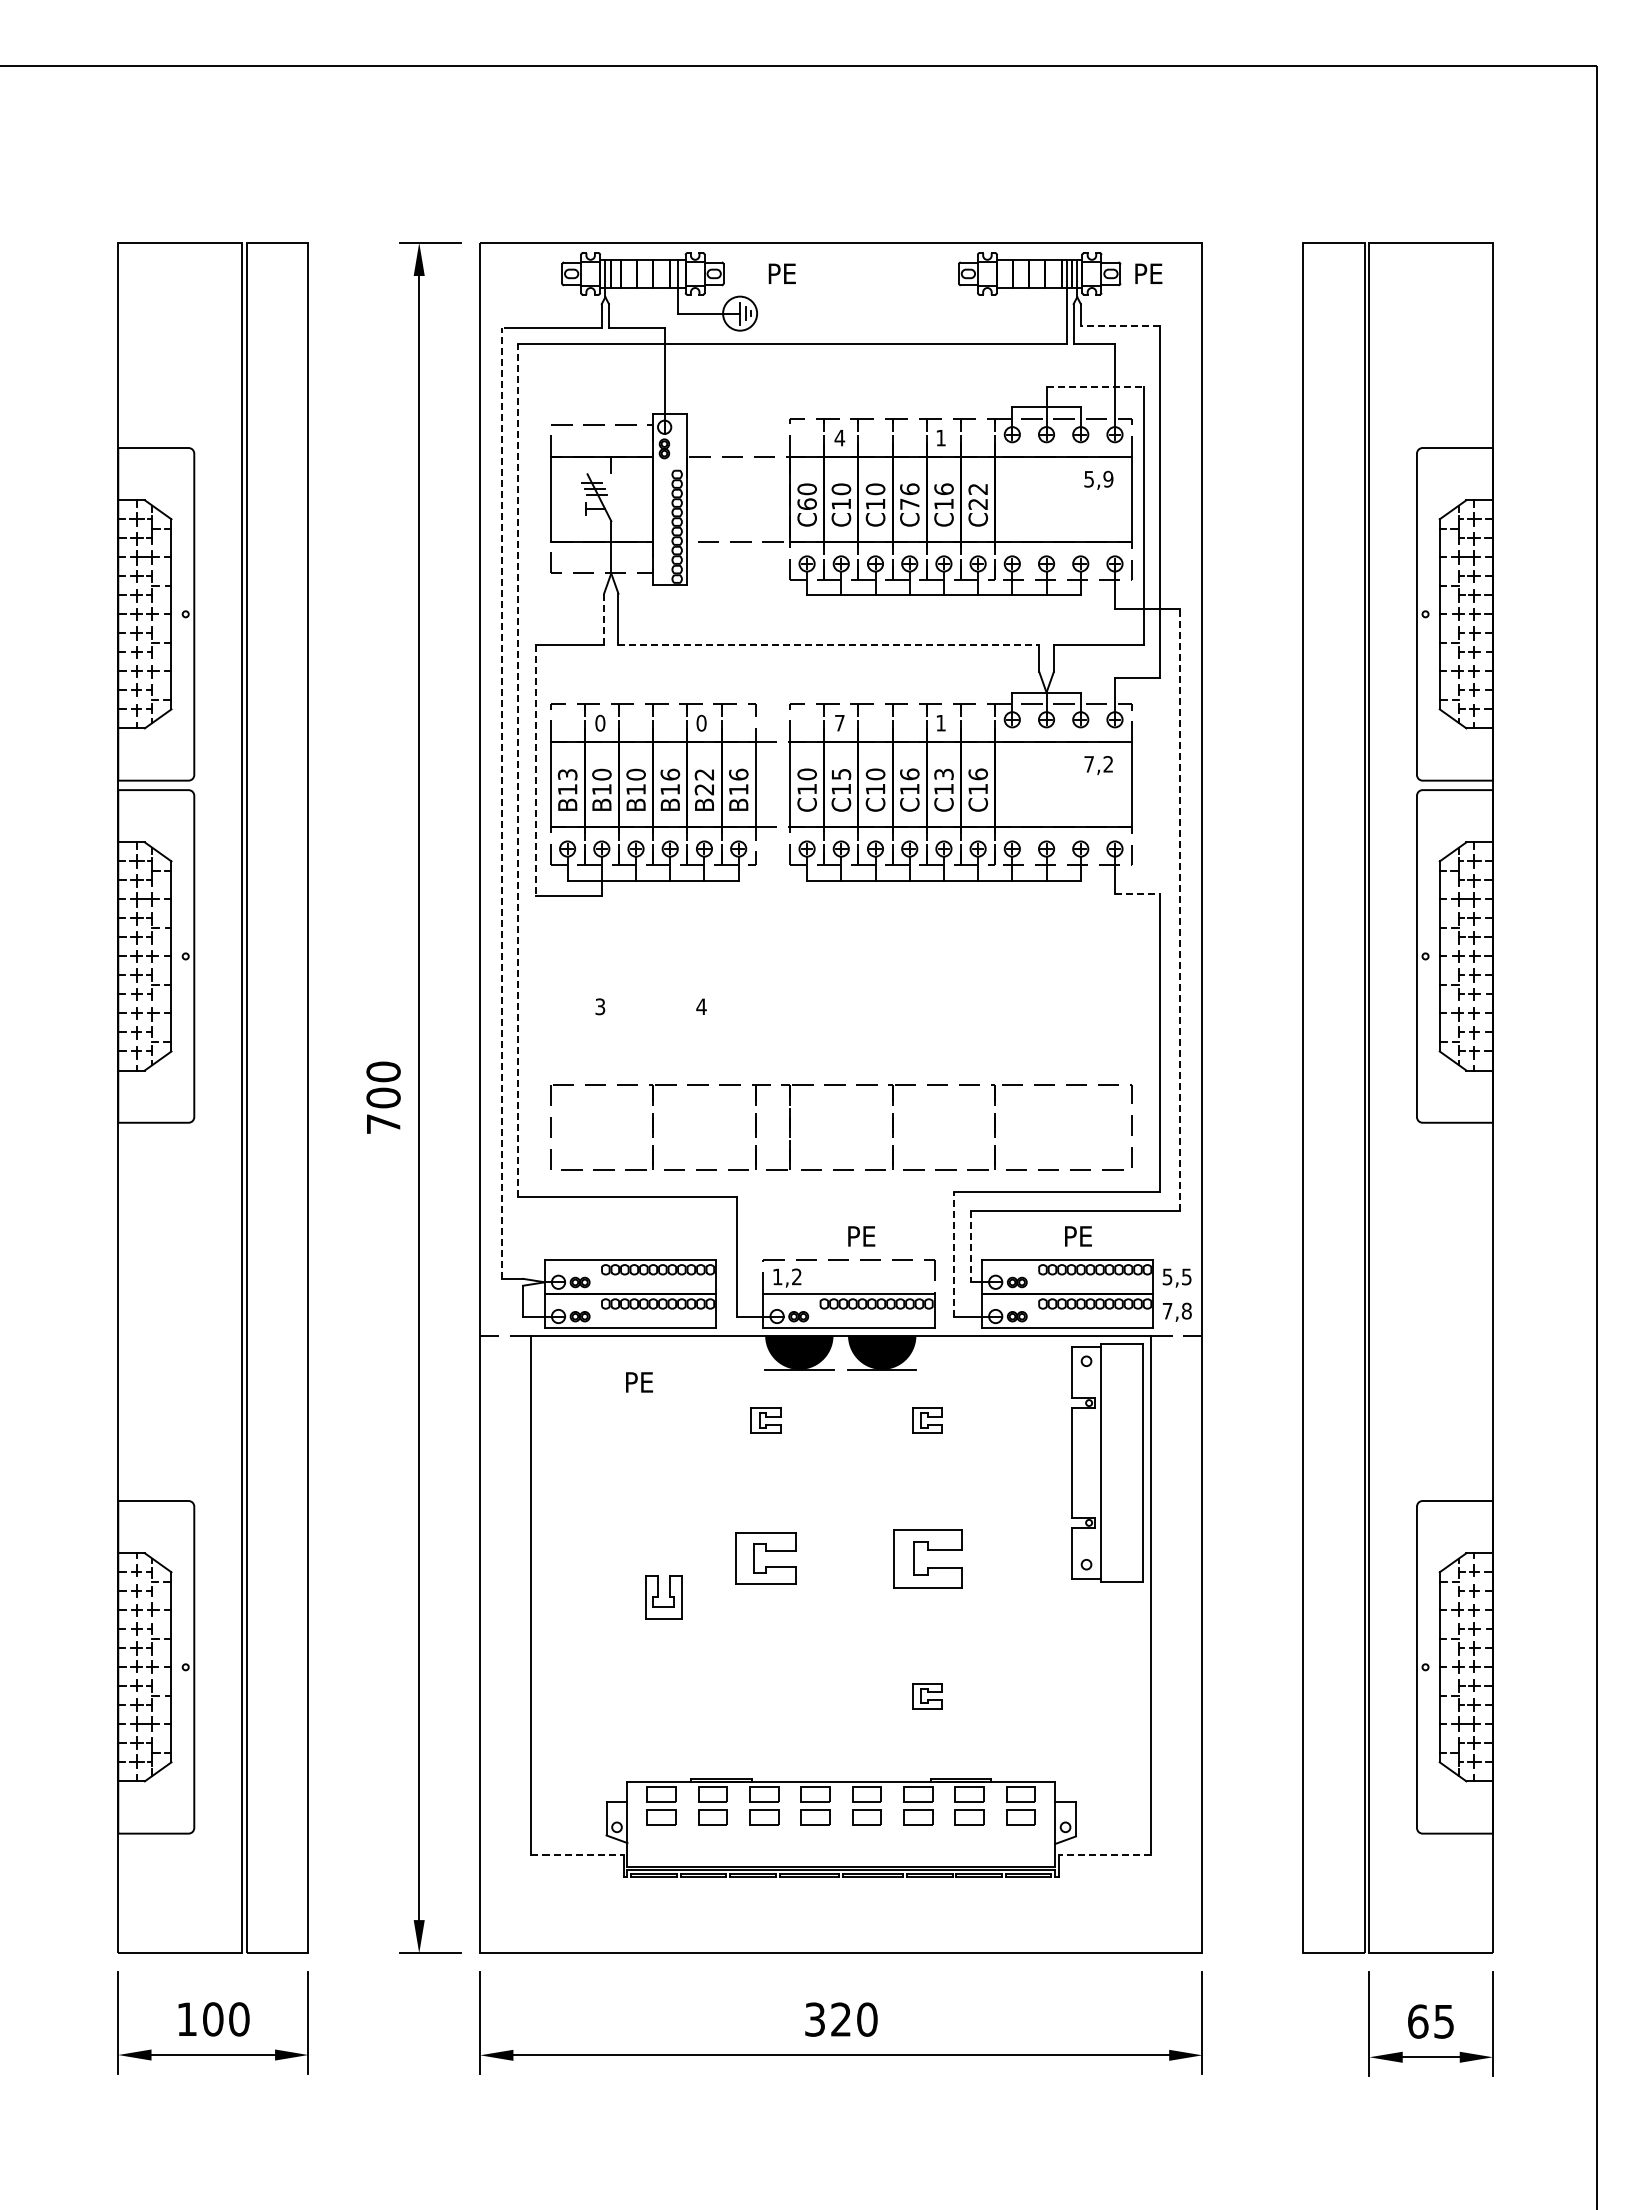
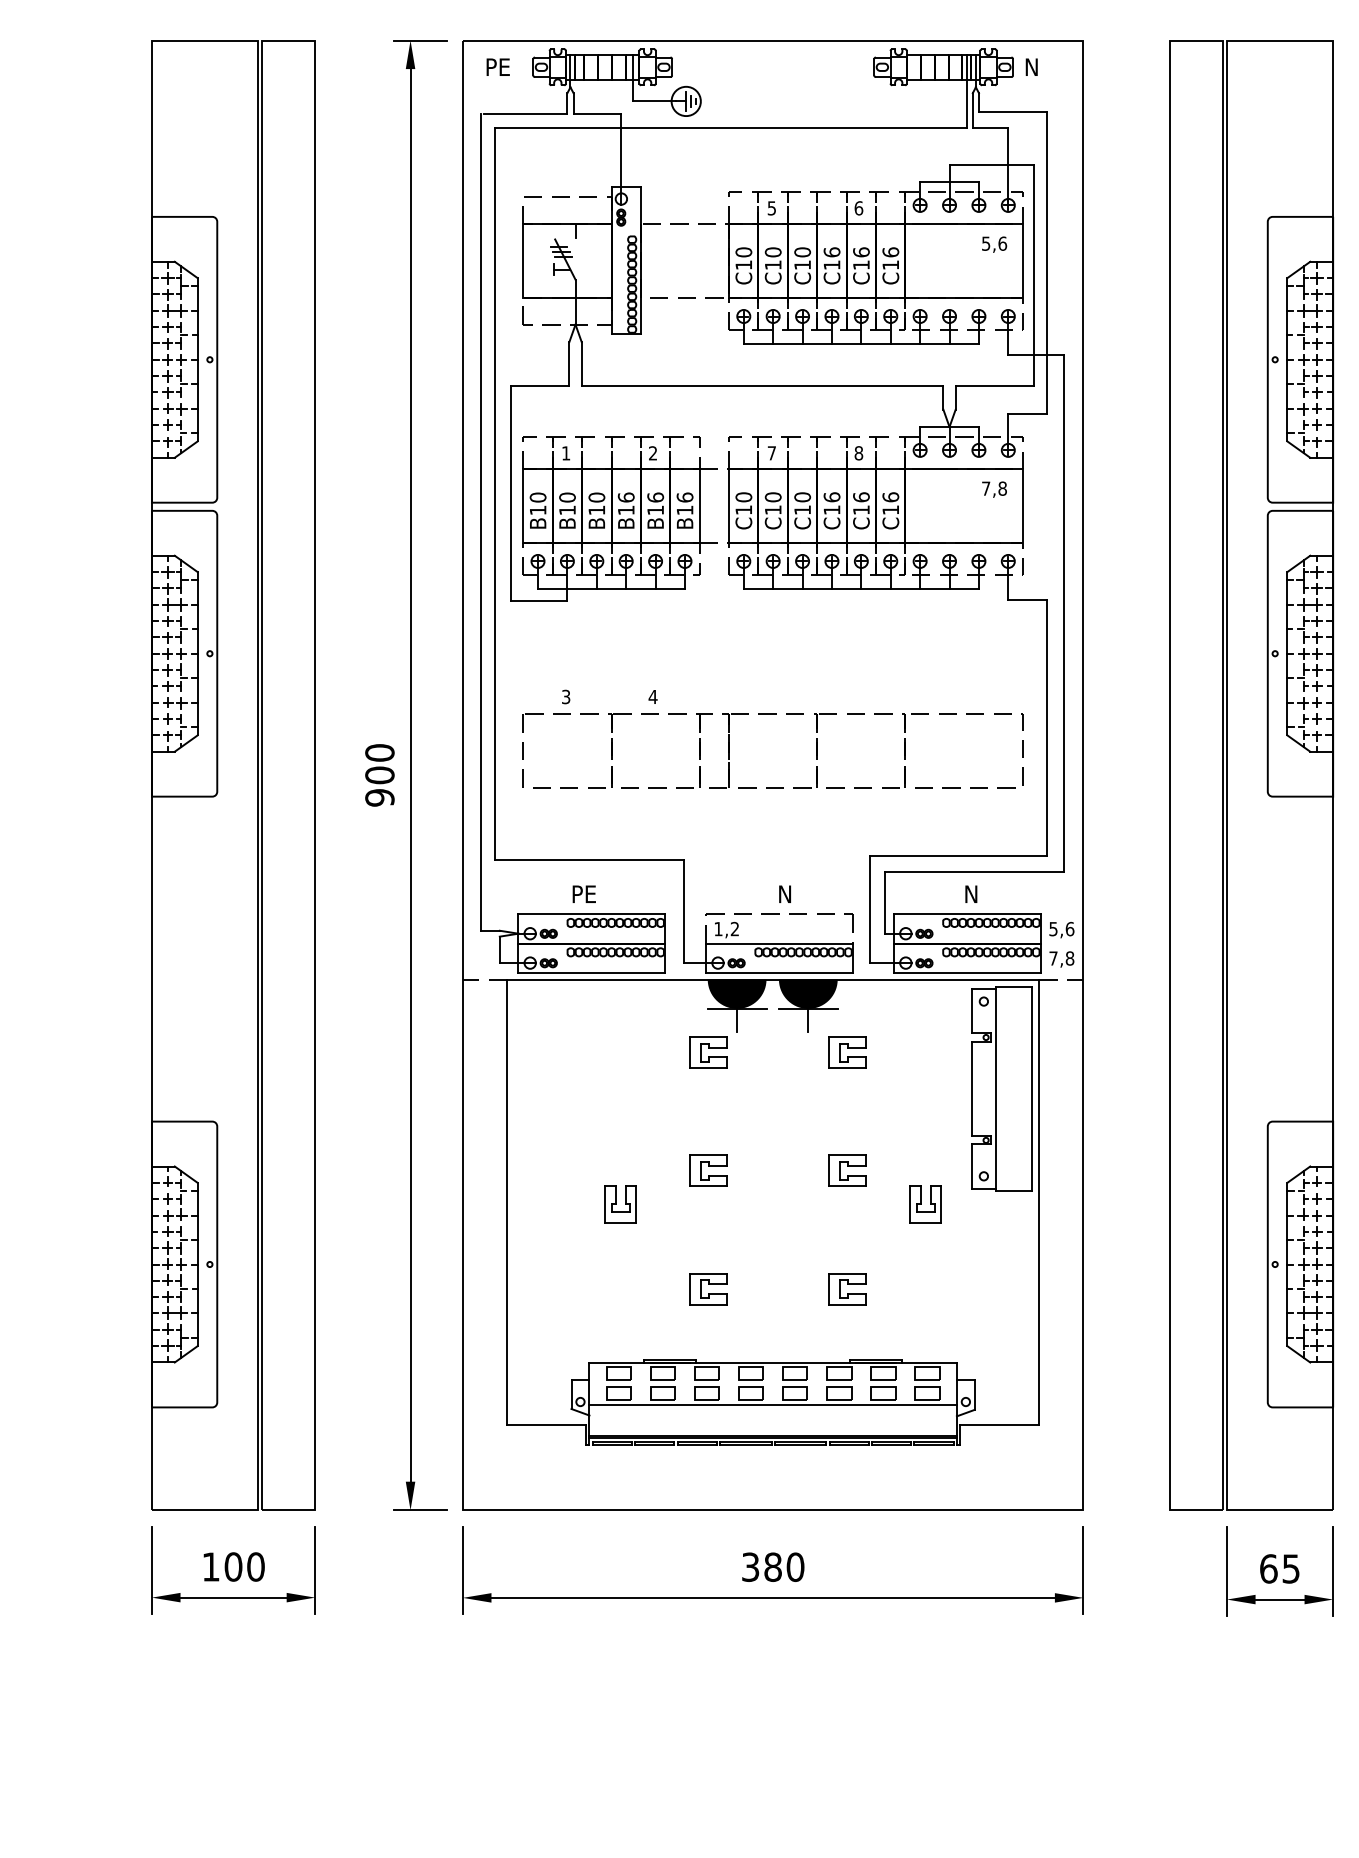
text: (781, 273) -> (497, 66), moved
text: (1149, 273) -> (1037, 66), PE -> N
line: (1119, 326) -> (1012, 112), dashed -> solid
line: (1095, 387) -> (991, 164), dashed -> solid
text: (941, 437) -> (859, 207), 1 -> 6
text: (839, 438) -> (771, 208), 4 -> 5
text: (1108, 478) -> (1002, 243), 5,9 -> 5,6
text: (977, 496) -> (890, 258), C22 -> C16
text: (806, 503) -> (743, 264), C60 -> C10
text: (909, 503) -> (831, 264), C76 -> C16
line: (604, 619) -> (569, 364), dashed -> solid
line: (829, 644) -> (763, 385), dashed -> solid
text: (600, 722) -> (566, 452), 0 -> 1
text: (701, 722) -> (653, 452), 0 -> 2
text: (941, 722) -> (859, 452), 1 -> 8
text: (1108, 764) -> (1002, 488), 7,2 -> 7,8
line: (517, 769) -> (494, 493), dashed -> solid
line: (535, 770) -> (510, 493), dashed -> solid
text: (567, 774) -> (537, 497), B13 -> B10
text: (841, 774) -> (773, 497), C15 -> C10
text: (943, 774) -> (860, 497), C13 -> C16
text: (704, 781) -> (655, 503), B22 -> B16
line: (501, 803) -> (481, 522), dashed -> solid
line: (1137, 894) -> (1027, 600), dashed -> solid
line: (1179, 909) -> (1063, 613), dashed -> solid
part: (841, 1085) -> (773, 714), moved
text: (383, 1124) -> (379, 798), 700 -> 900
text: (862, 1236) -> (791, 894), PE -> N
text: (1079, 1236) -> (977, 894), PE -> N
line: (971, 1246) -> (885, 902), dashed -> solid
line: (954, 1253) -> (870, 908), dashed -> solid
text: (1186, 1276) -> (1069, 928), 5,5 -> 5,6
text: (639, 1382) -> (584, 894), moved
line: (799, 1383) -> (737, 1020), added
line: (882, 1383) -> (808, 1020), added
part: (765, 1420) -> (708, 1052), size x1.43
part: (927, 1420) -> (847, 1052), size x1.43
part: (765, 1557) -> (708, 1170), size x0.71
part: (927, 1557) -> (847, 1170), size x0.62
part: (1018, 1597) -> (925, 1204), added
part: (765, 1695) -> (708, 1288), added
part: (927, 1695) -> (847, 1288), size x1.43
line: (841, 1831) -> (773, 1405), added
line: (578, 1854) -> (547, 1425), dashed -> solid
line: (1104, 1854) -> (999, 1425), dashed -> solid
text: (841, 2019) -> (773, 1567), 320 -> 380

